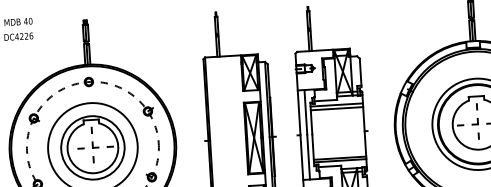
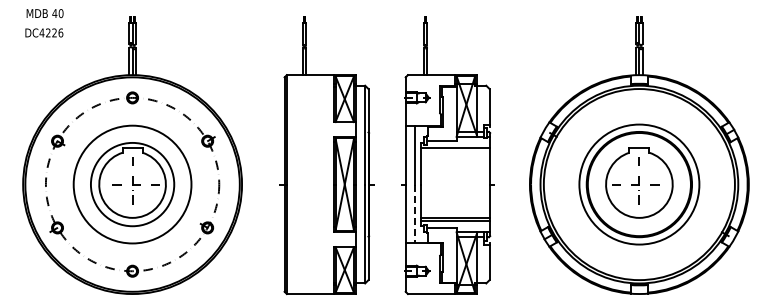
line: (336, 108) -> (455, 152), removed
line: (308, 157) -> (414, 214), solid -> dashed

